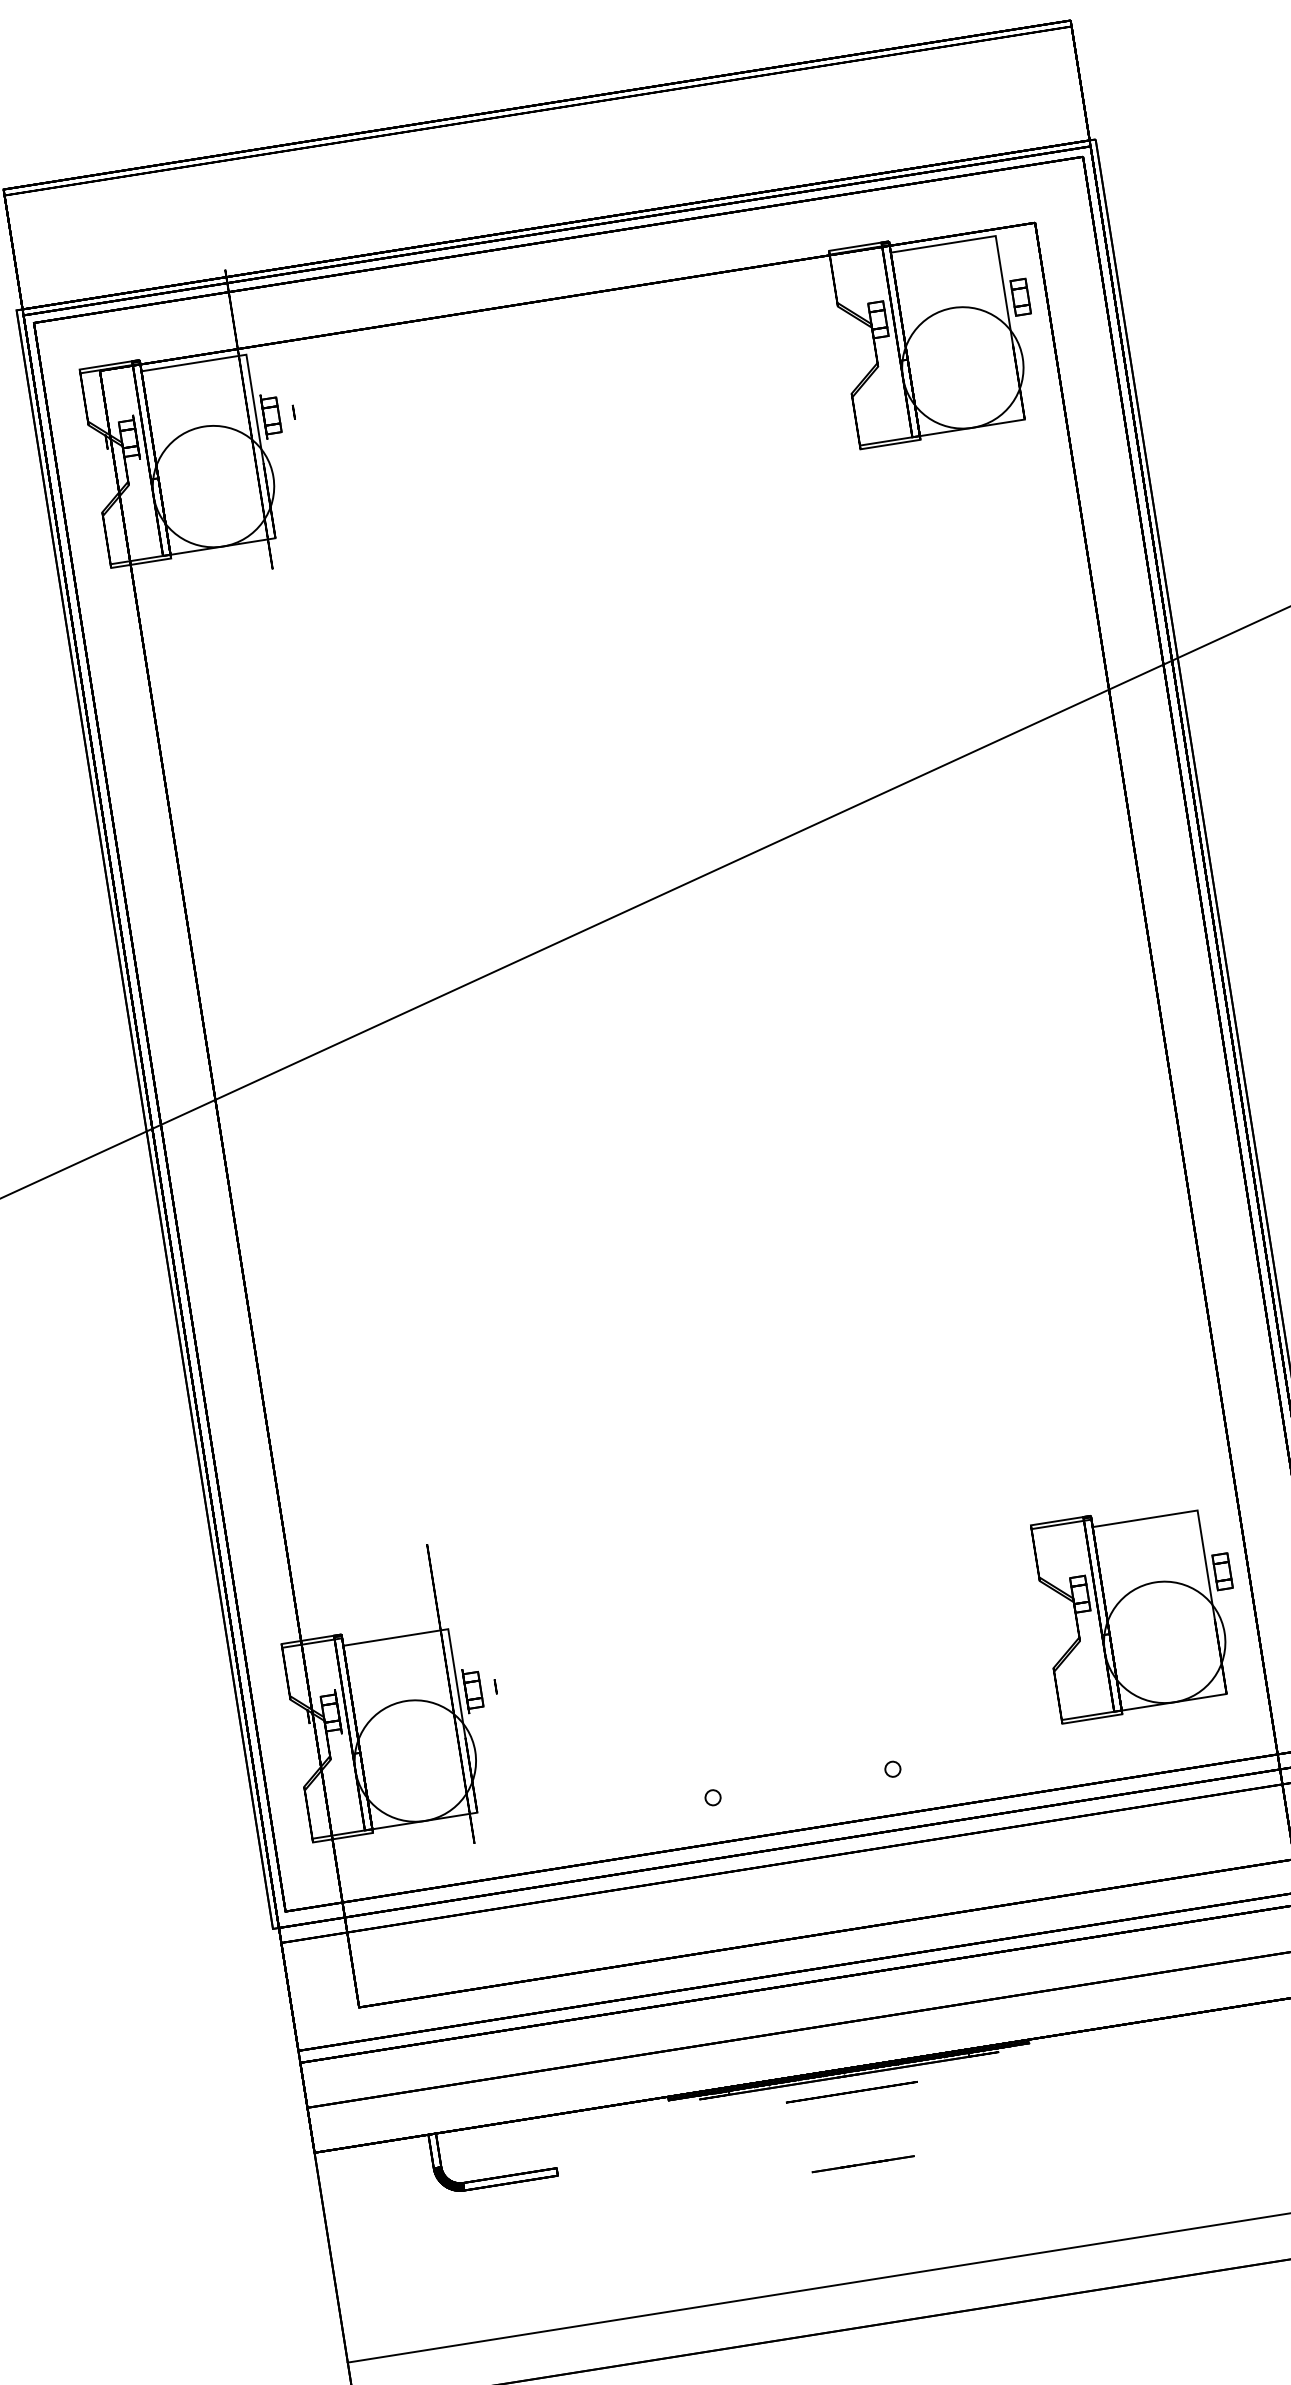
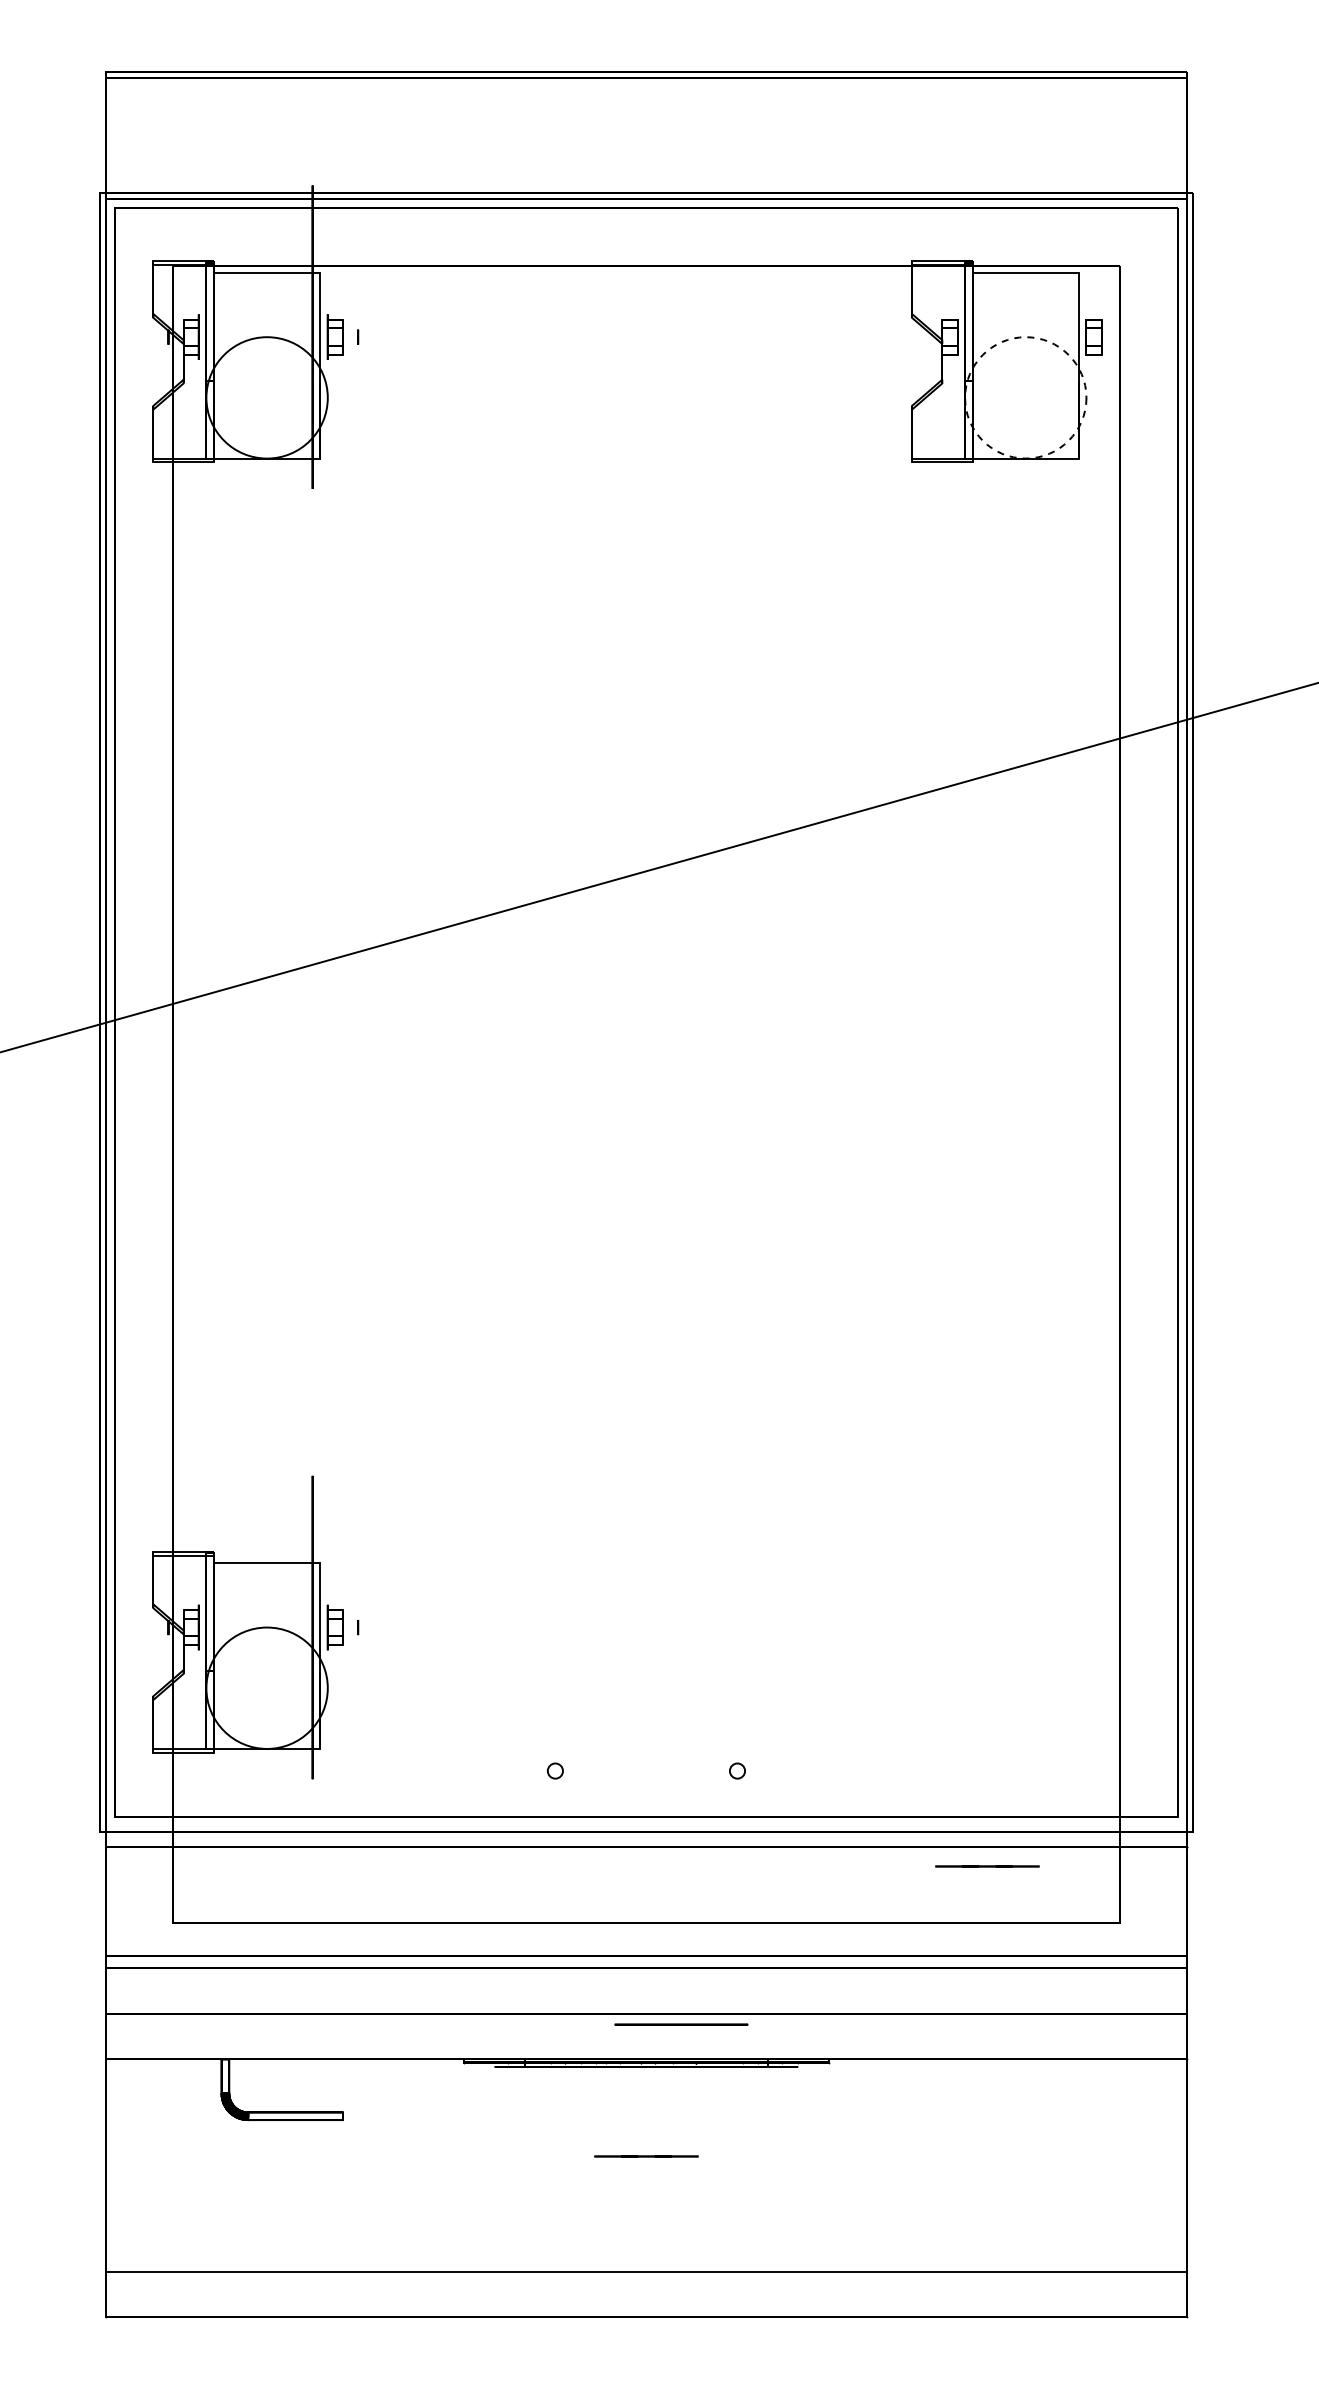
circle: (962, 367) -> (1025, 397), solid -> dashed
part: (1140, 1610) -> (1006, 1652), removed
line: (1154, 1824) -> (987, 1866), added
circle: (851, 2092) -> (681, 2024), moved

